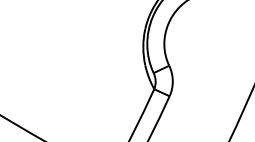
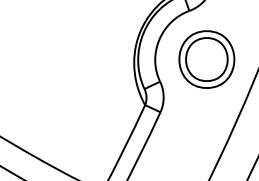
part: (215, 43) -> (206, 59), added

